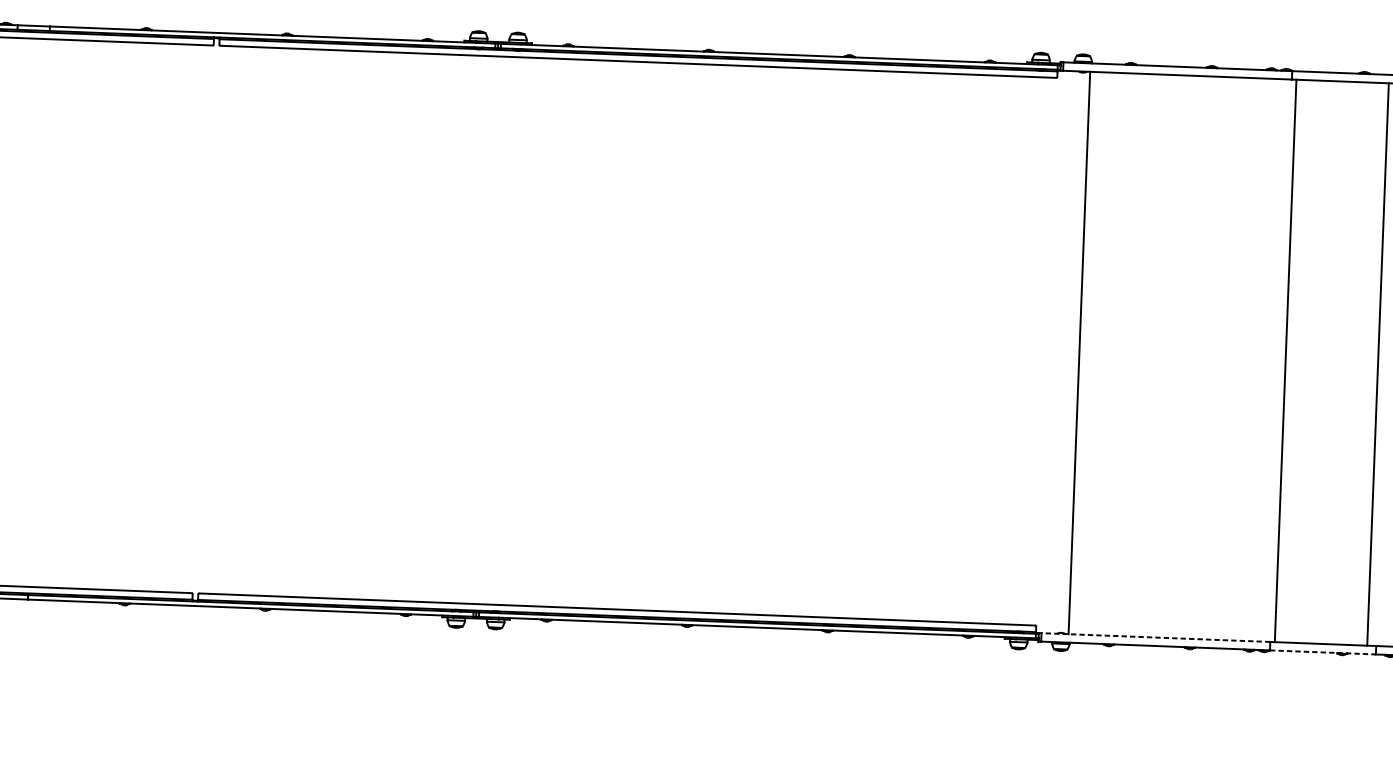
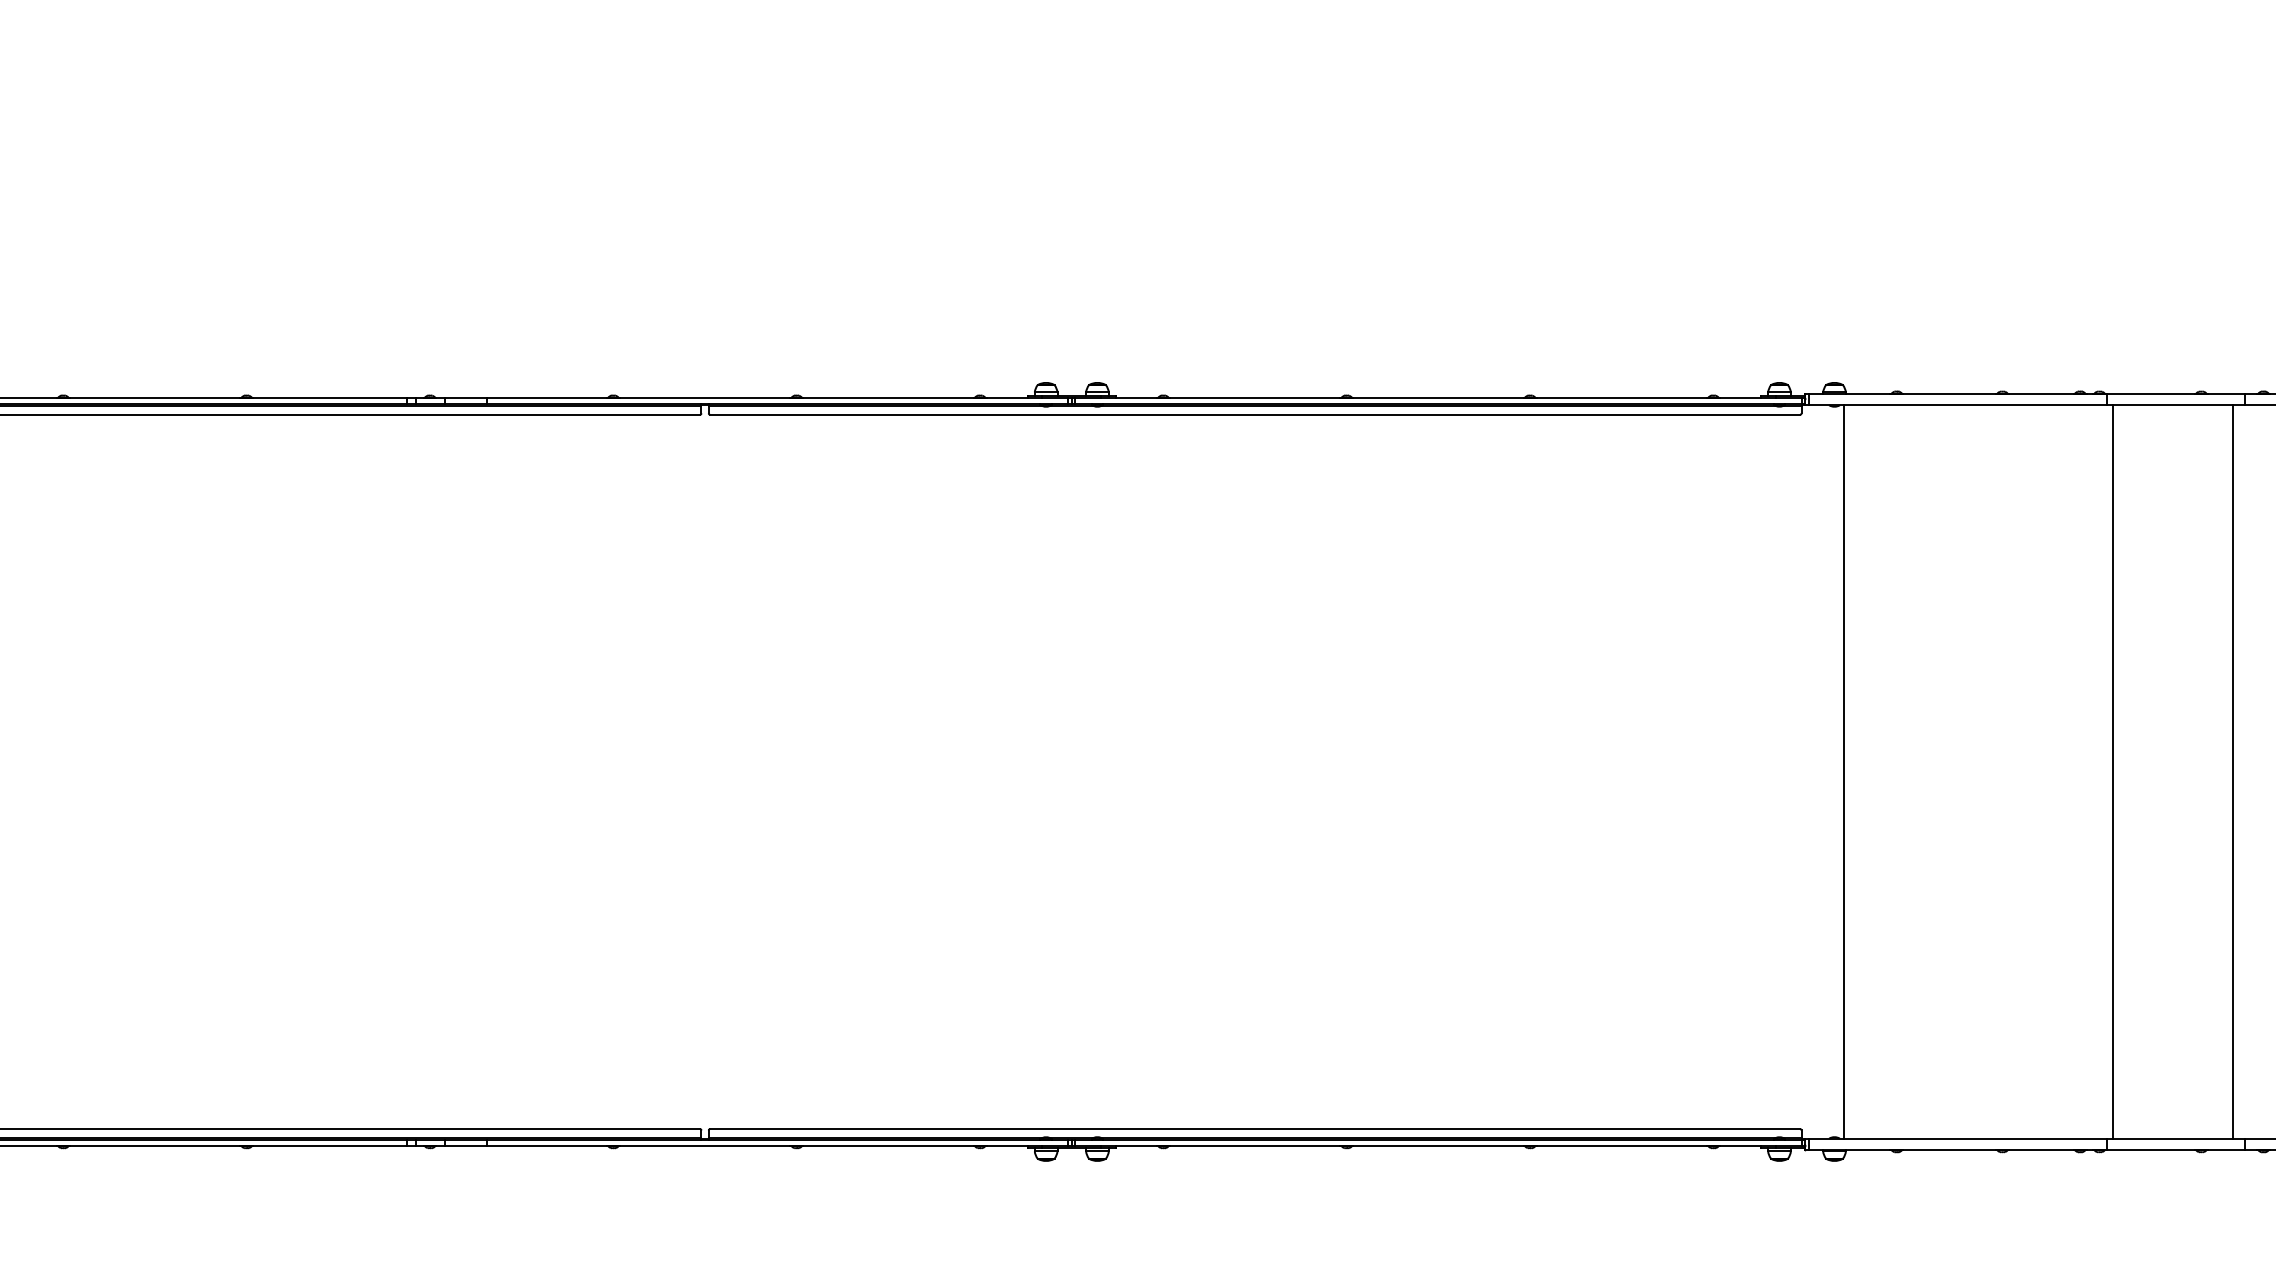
line: (1155, 637) -> (1957, 1138), dashed -> solid
line: (1323, 652) -> (2176, 1149), dashed -> solid

